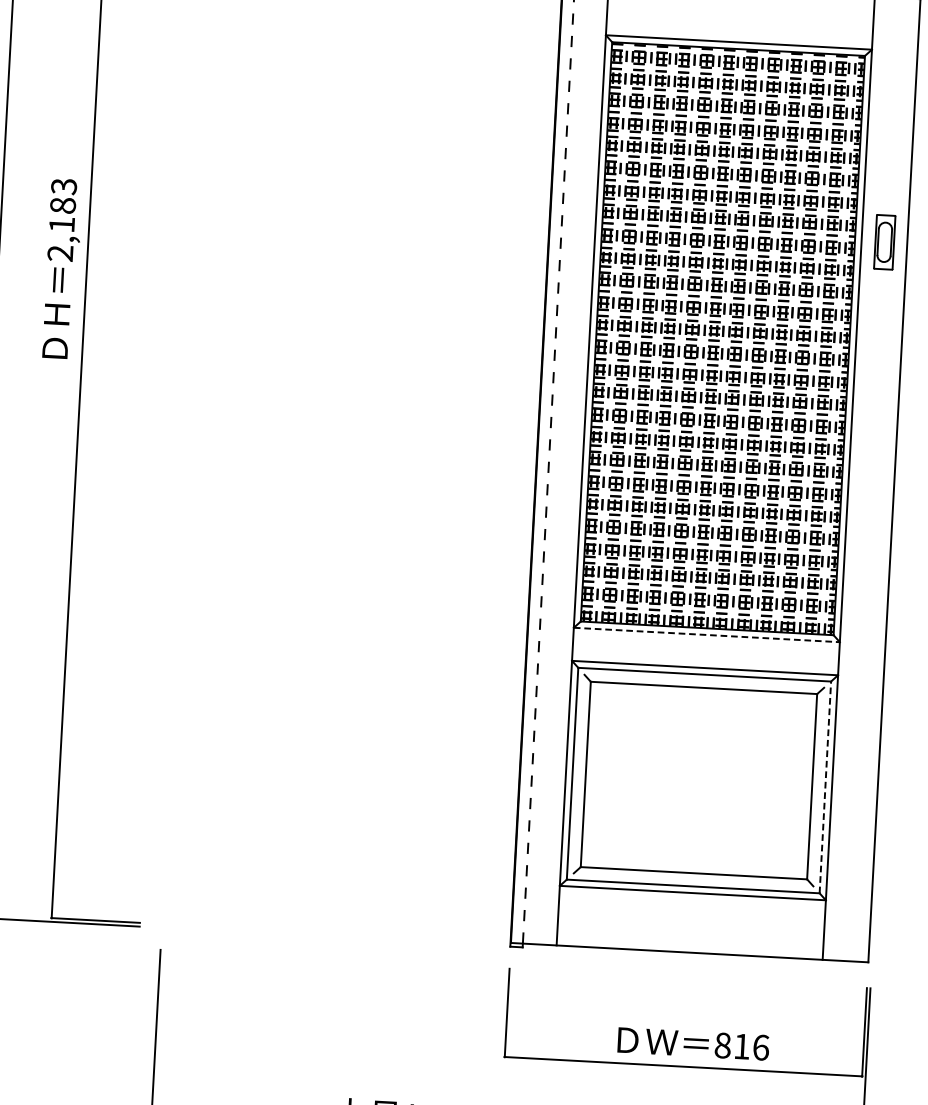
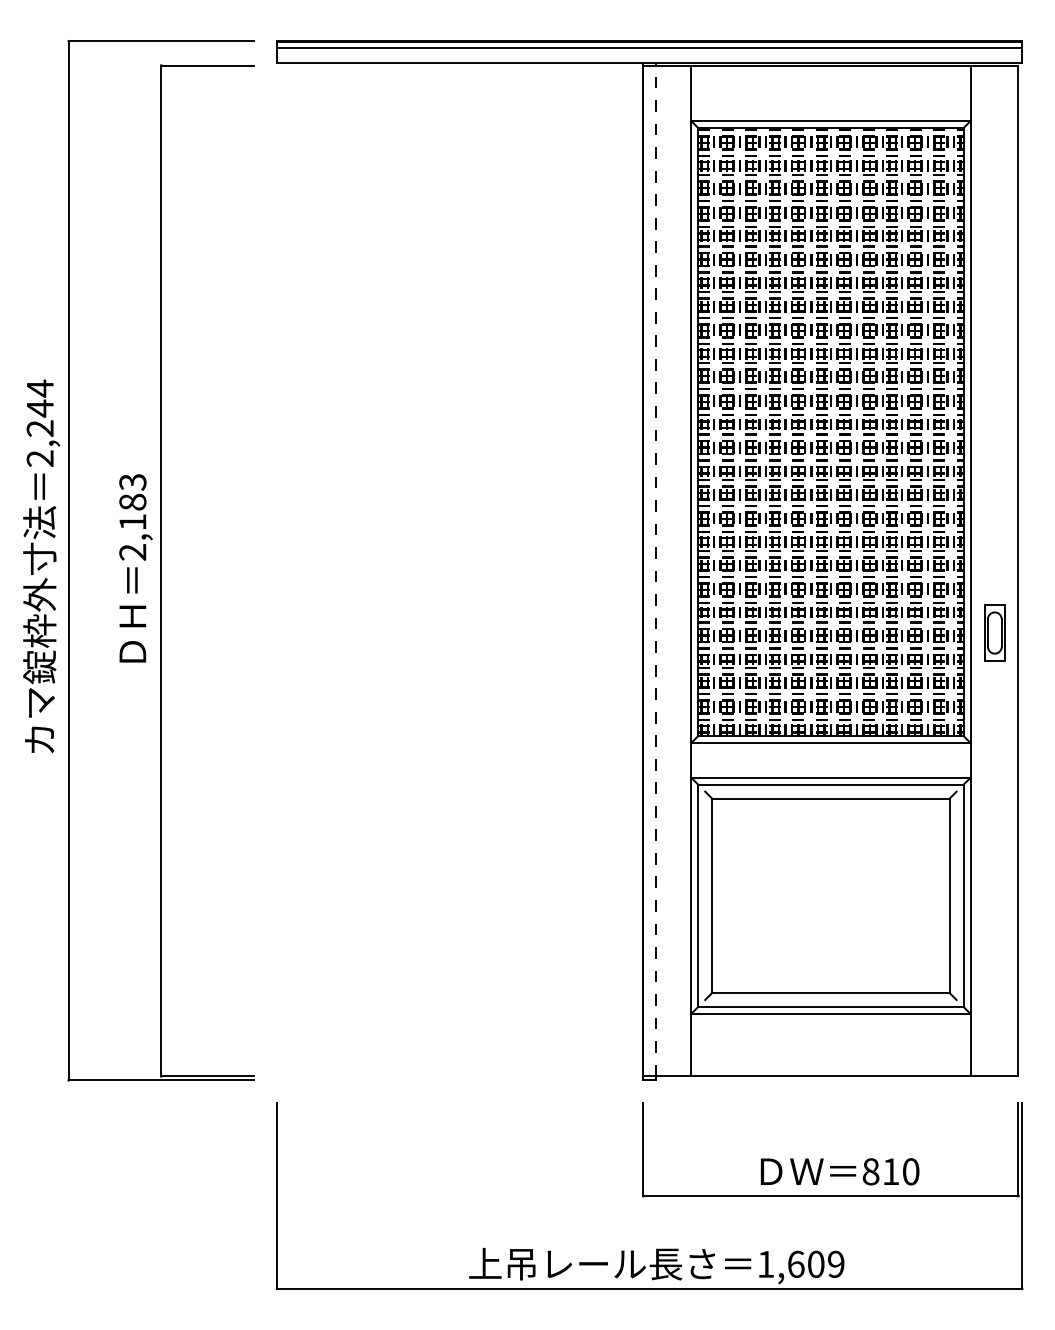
part: (884, 242) -> (994, 633), moved
text: (62, 268) -> (135, 568), moved
line: (706, 635) -> (830, 743), dashed -> solid
line: (825, 787) -> (963, 895), dashed -> solid
text: (761, 1047) -> (911, 1171), 816 -> 810

